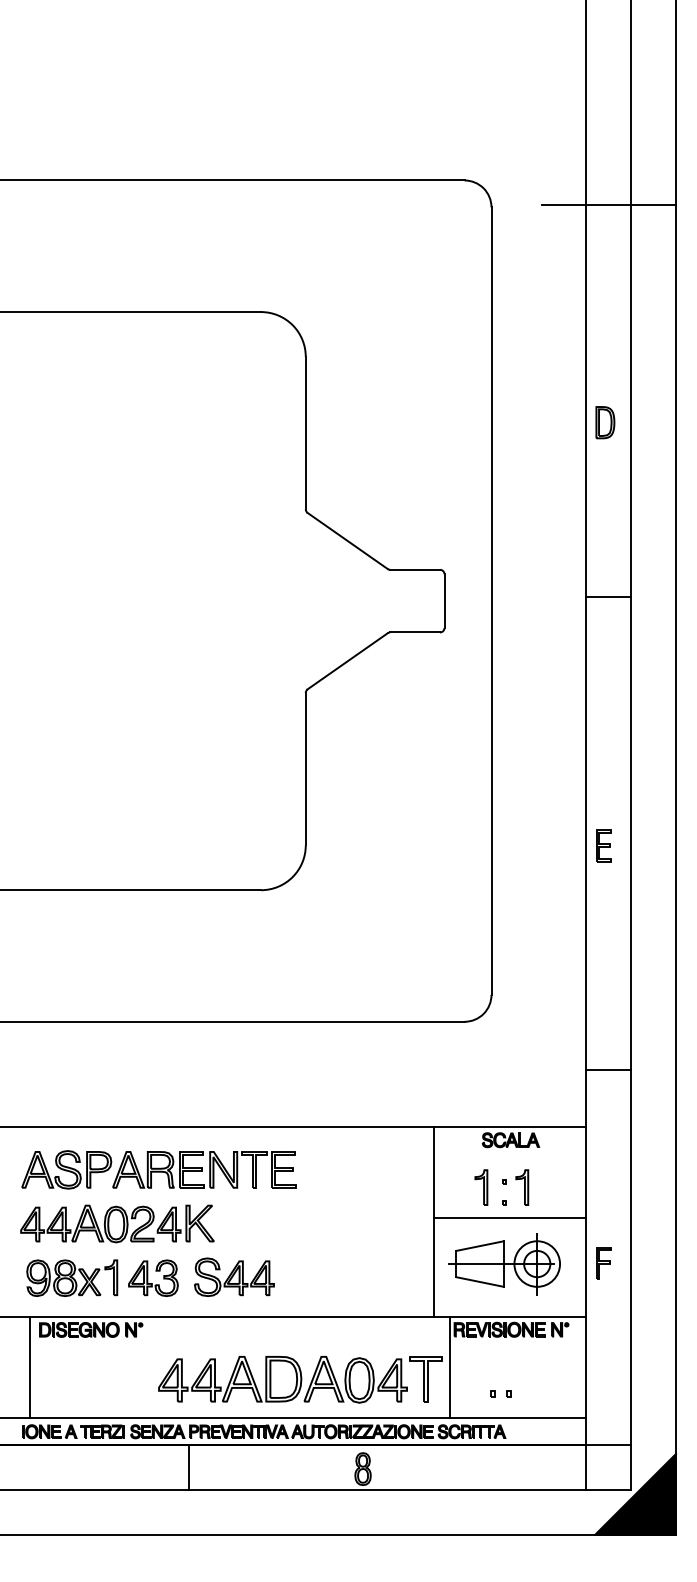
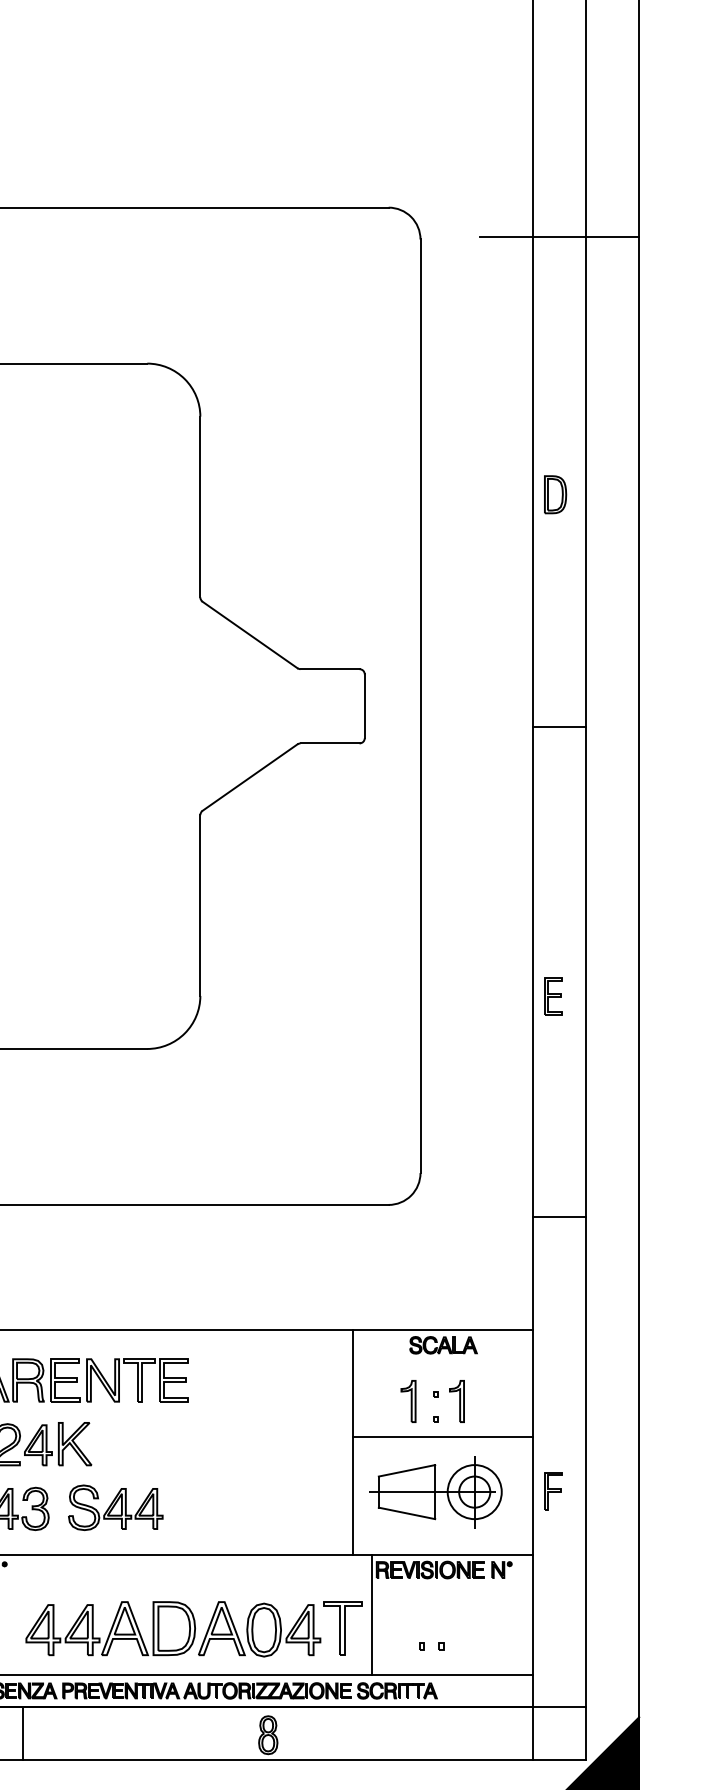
line: (608, 596) -> (559, 726), moved
line: (608, 1069) -> (559, 1216), moved
line: (188, 1467) -> (22, 1733), moved

